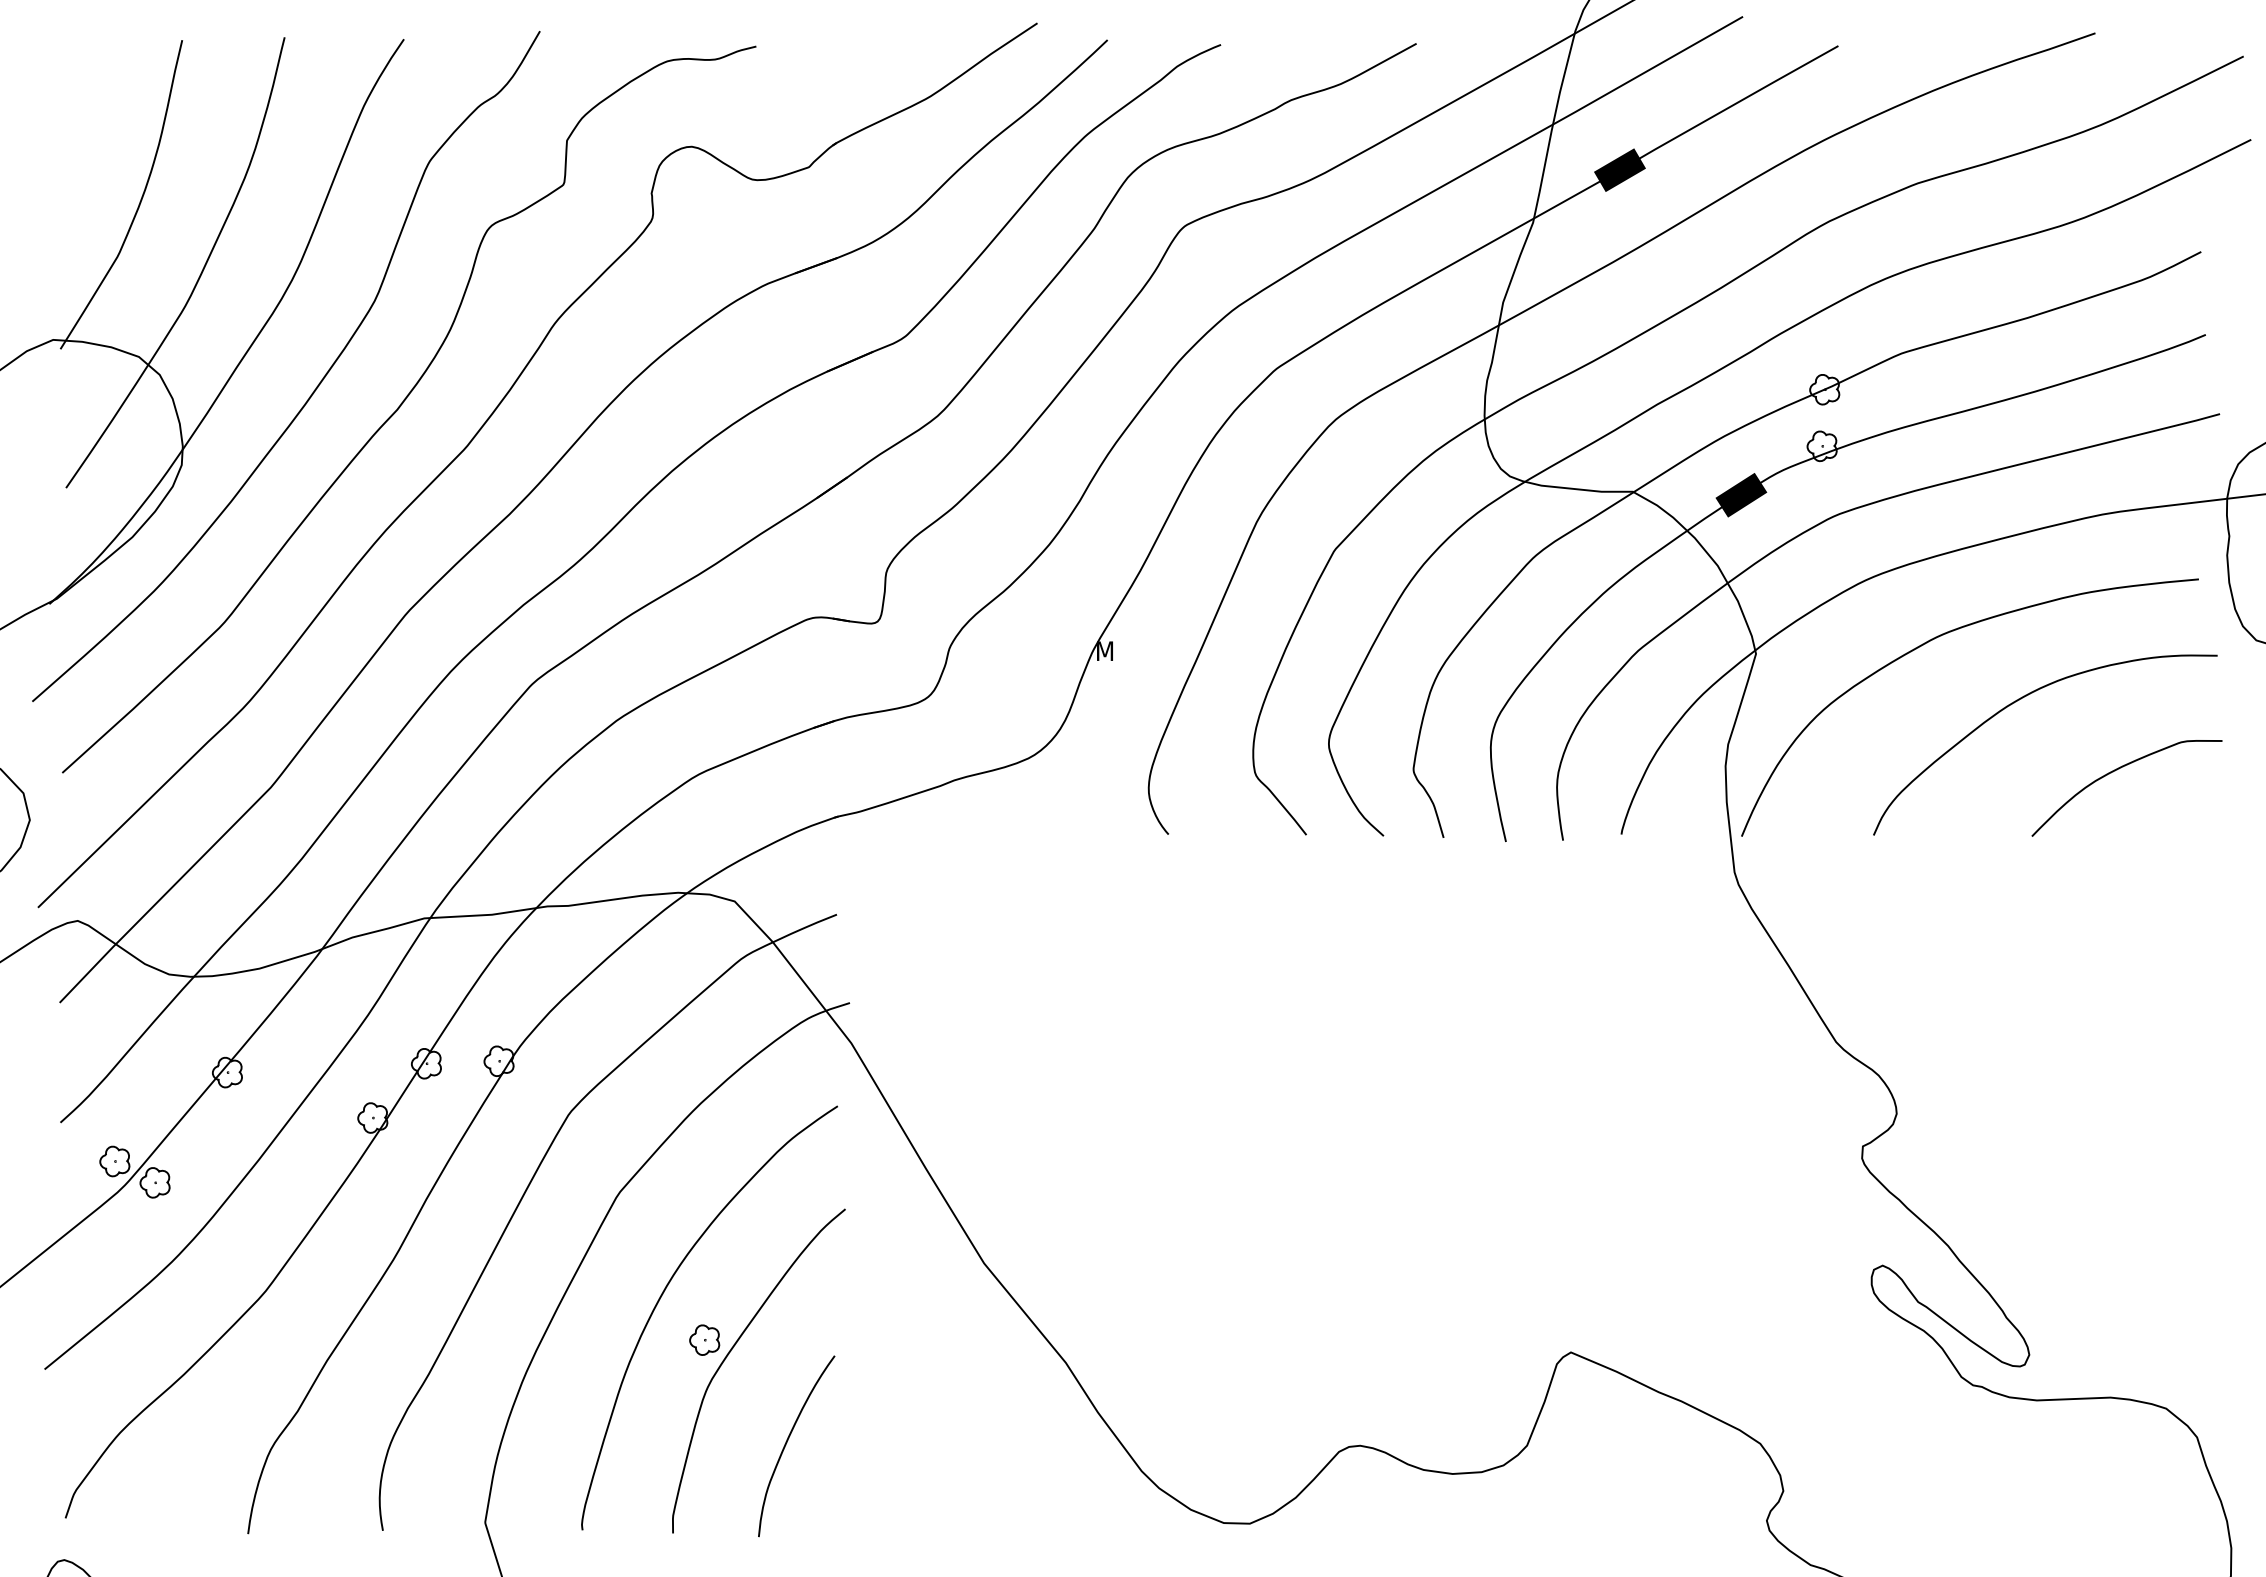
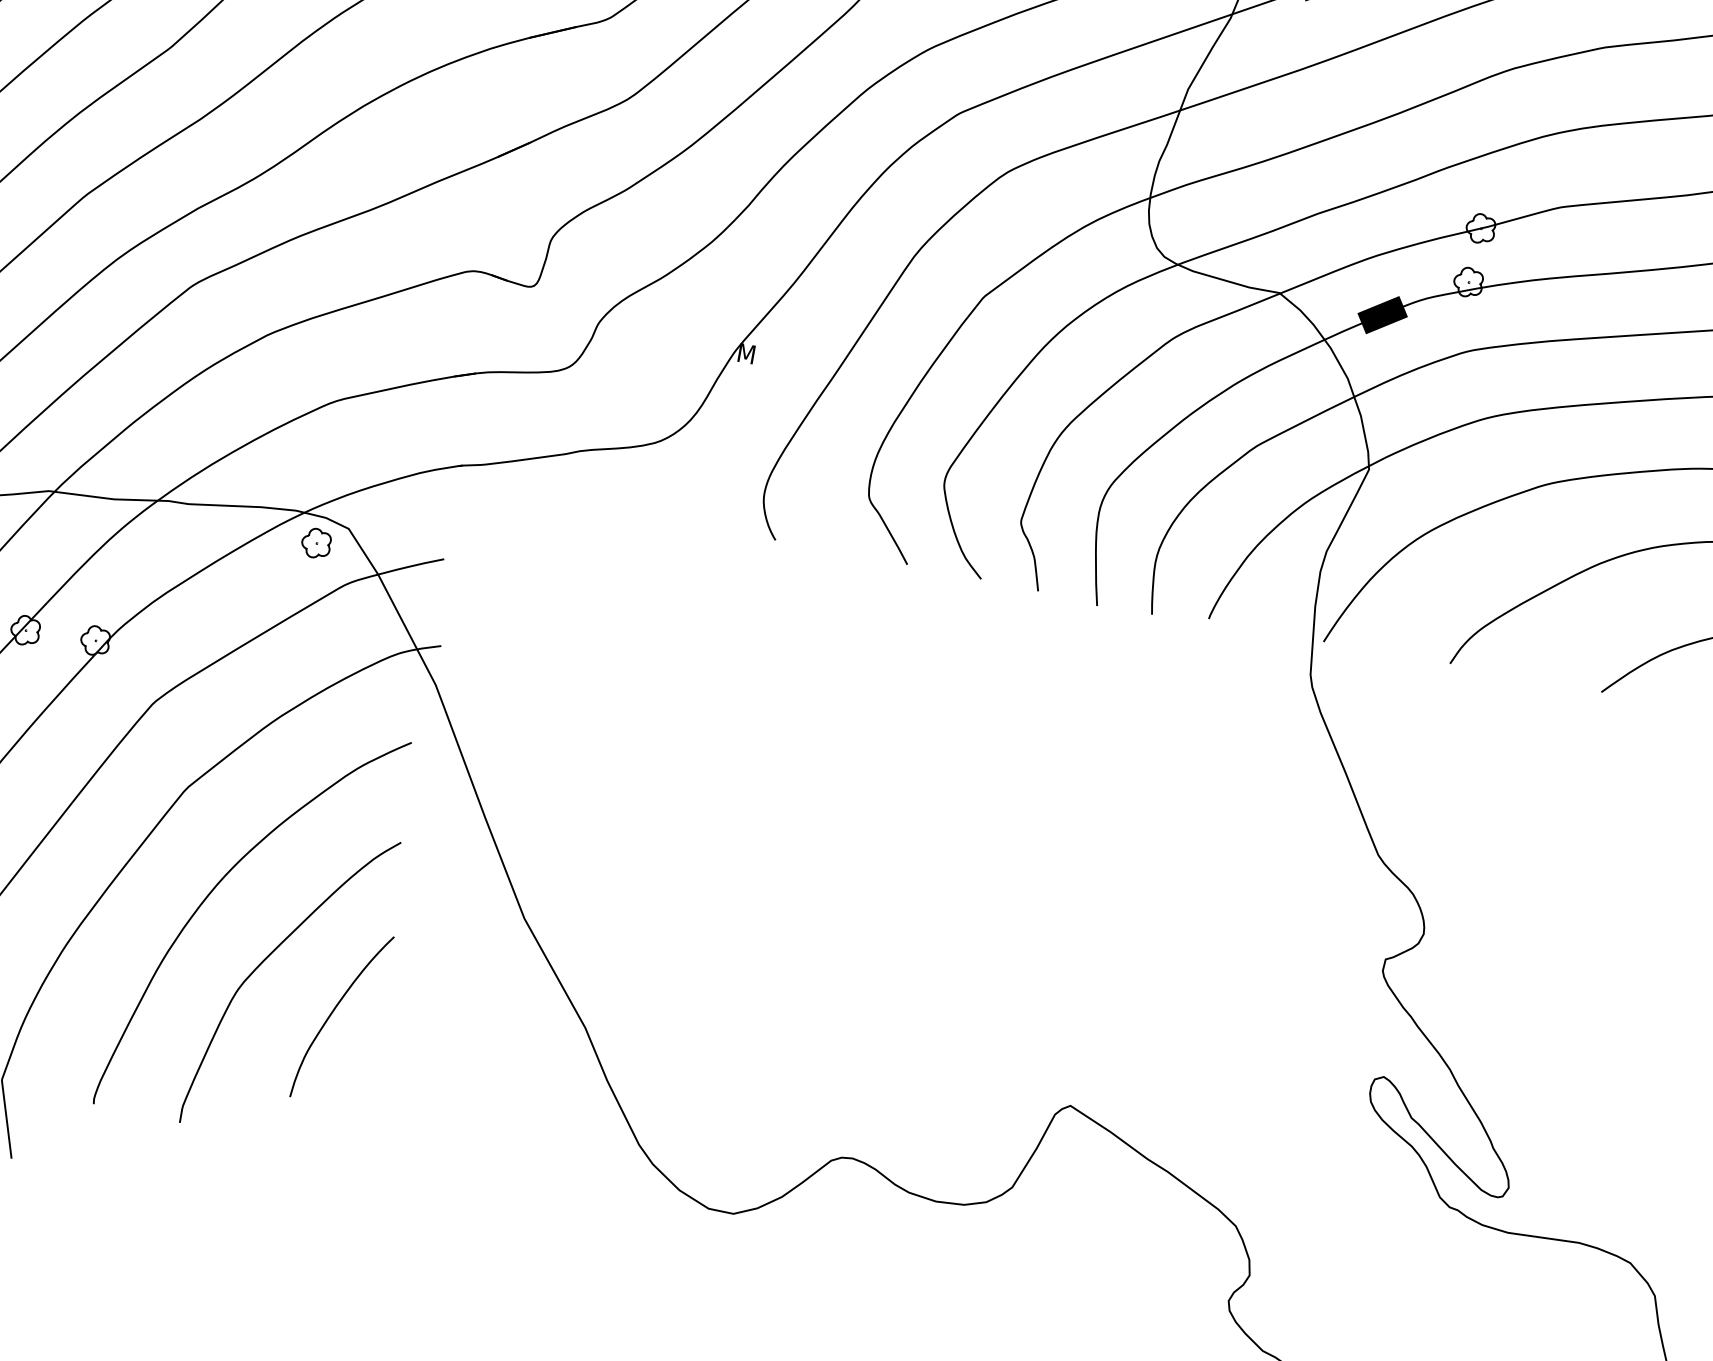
part: (704, 1339) -> (316, 542), moved
curve: (787, 1442) -> (333, 1011), moved

